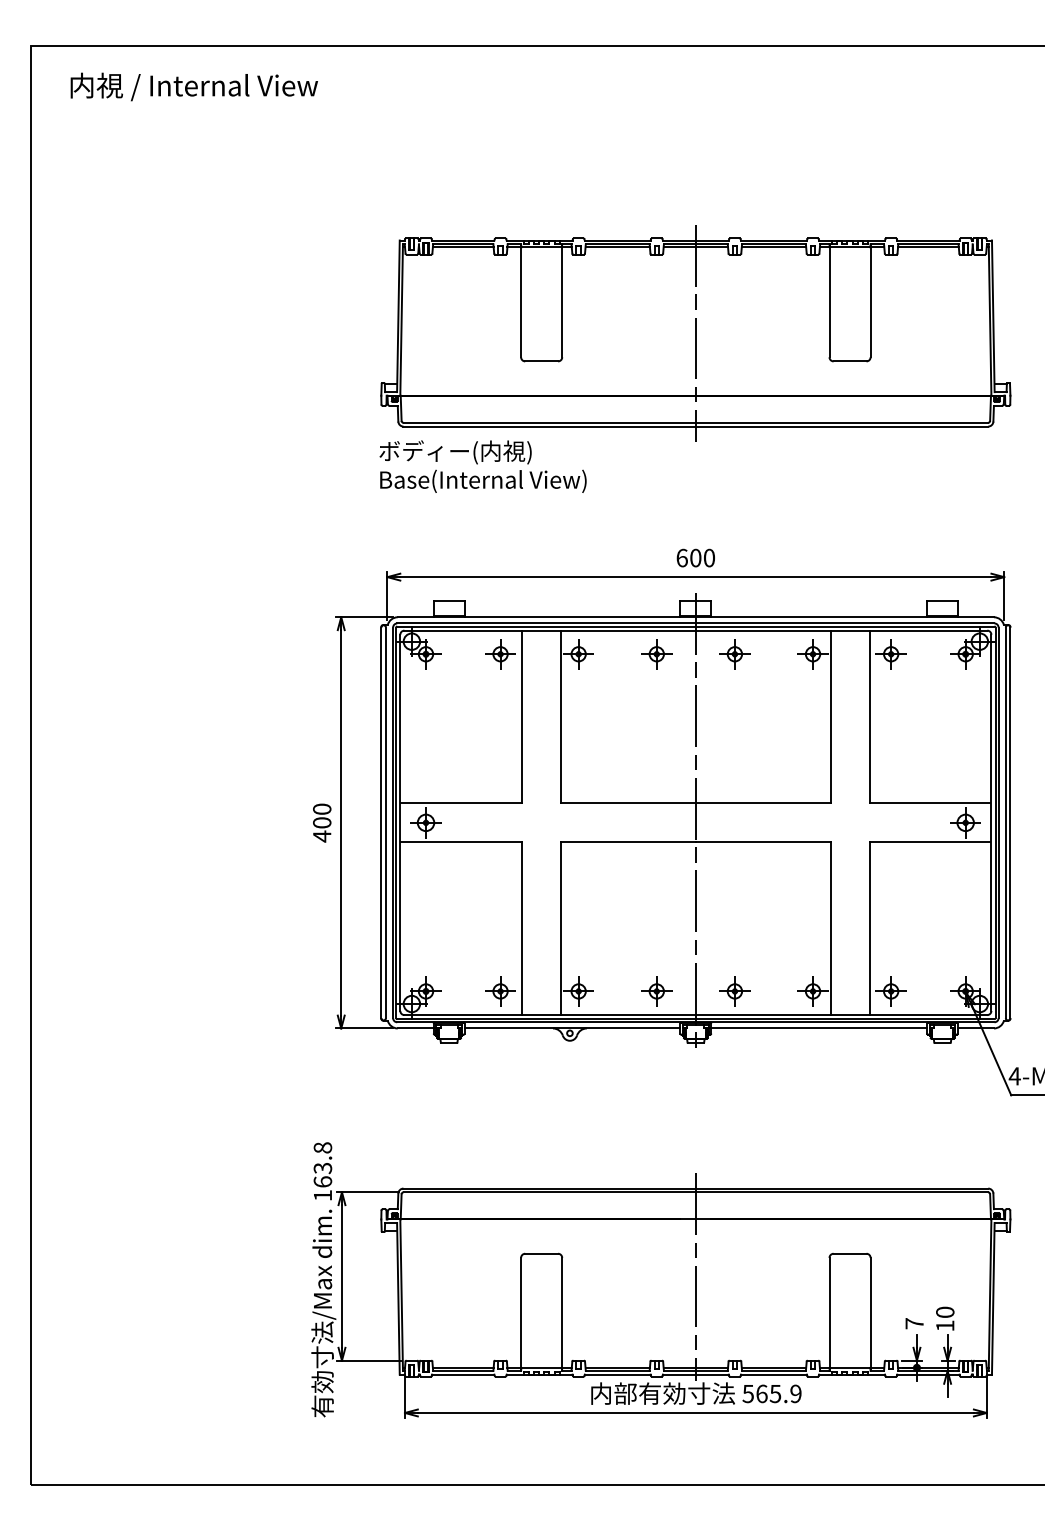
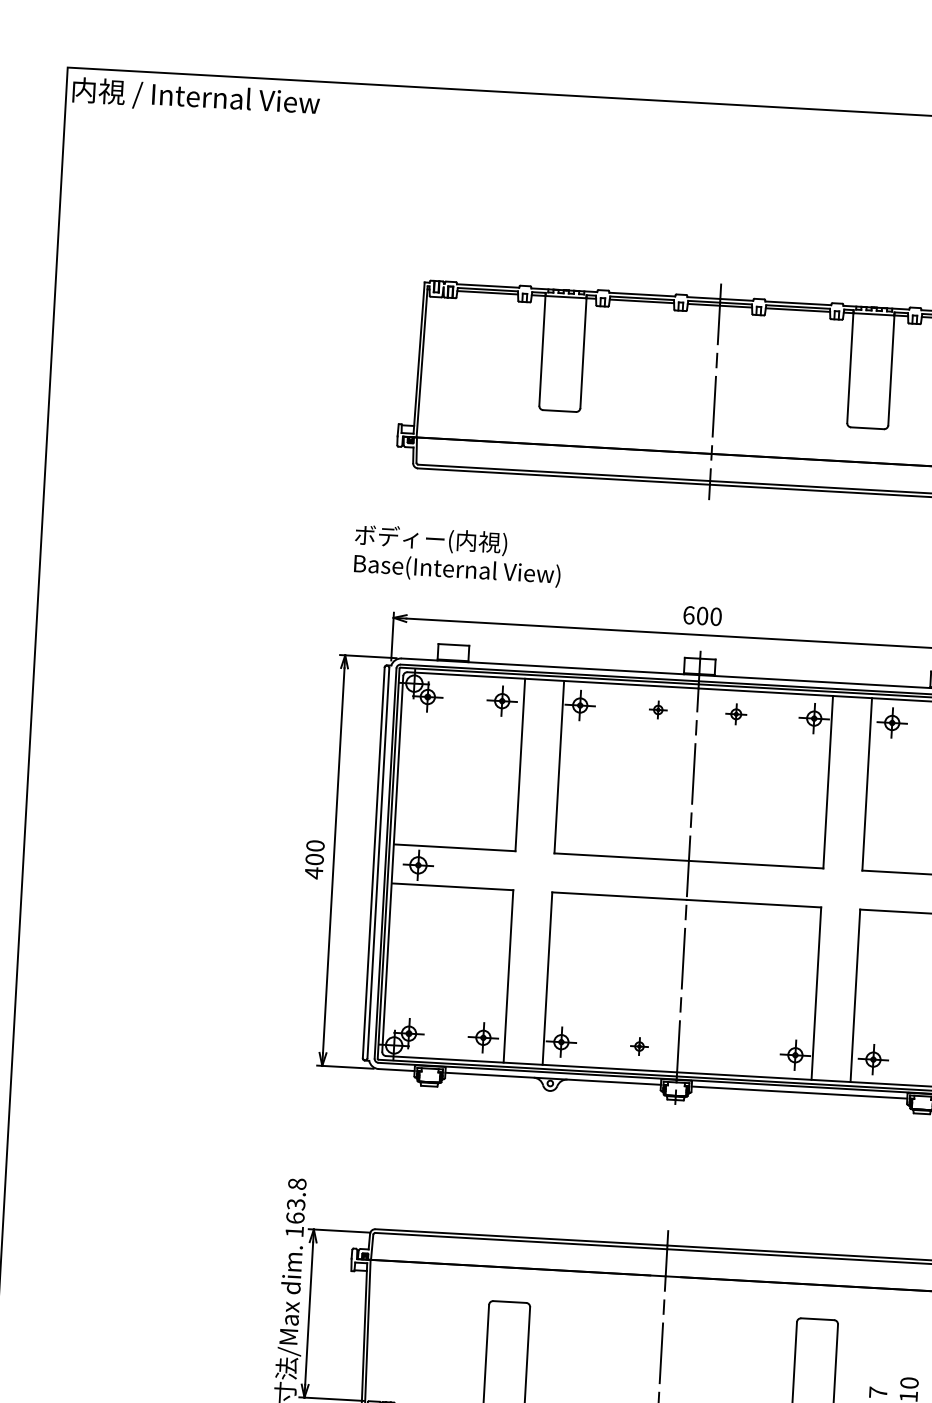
text: (193, 86) -> (195, 97), moved
text: (482, 466) -> (457, 555), moved
part: (656, 654) -> (657, 710), size x0.6
part: (734, 654) -> (735, 714), size x0.7
part: (656, 991) -> (639, 1046), size x0.6
part: (734, 991) -> (716, 1050), removed

